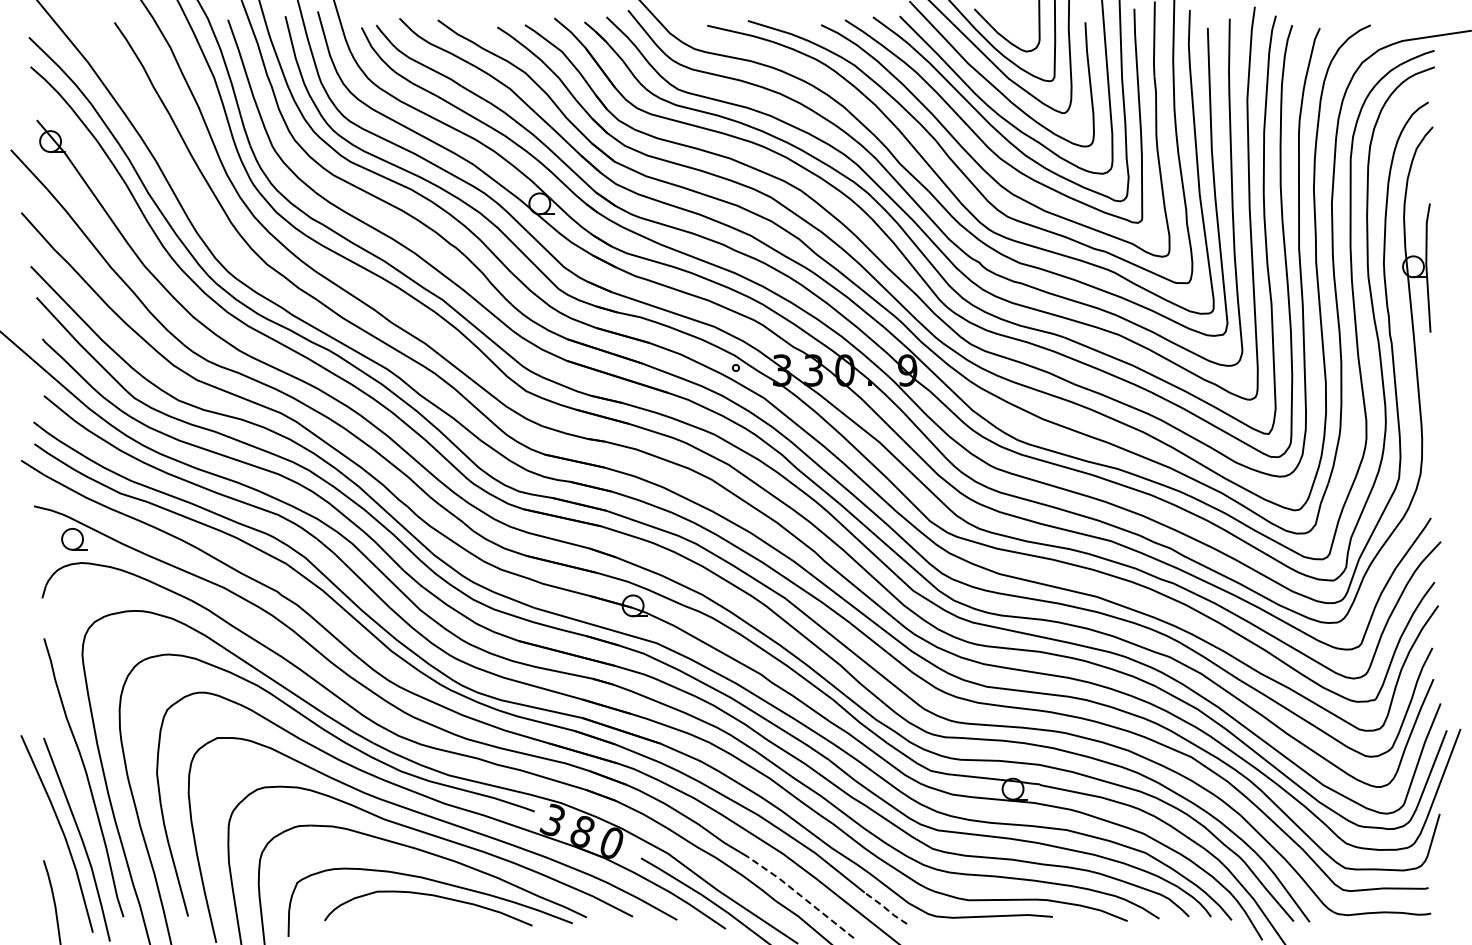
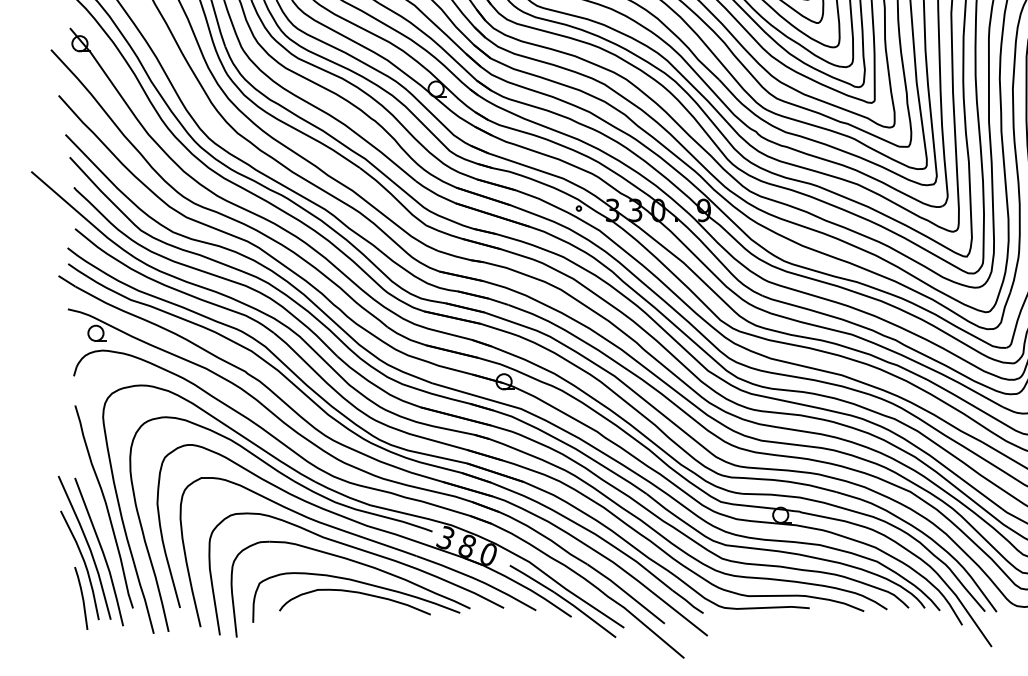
curve: (56, 855) -> (84, 563), added
line: (800, 895) -> (625, 592), dashed -> solid
line: (885, 908) -> (687, 602), dashed -> solid

